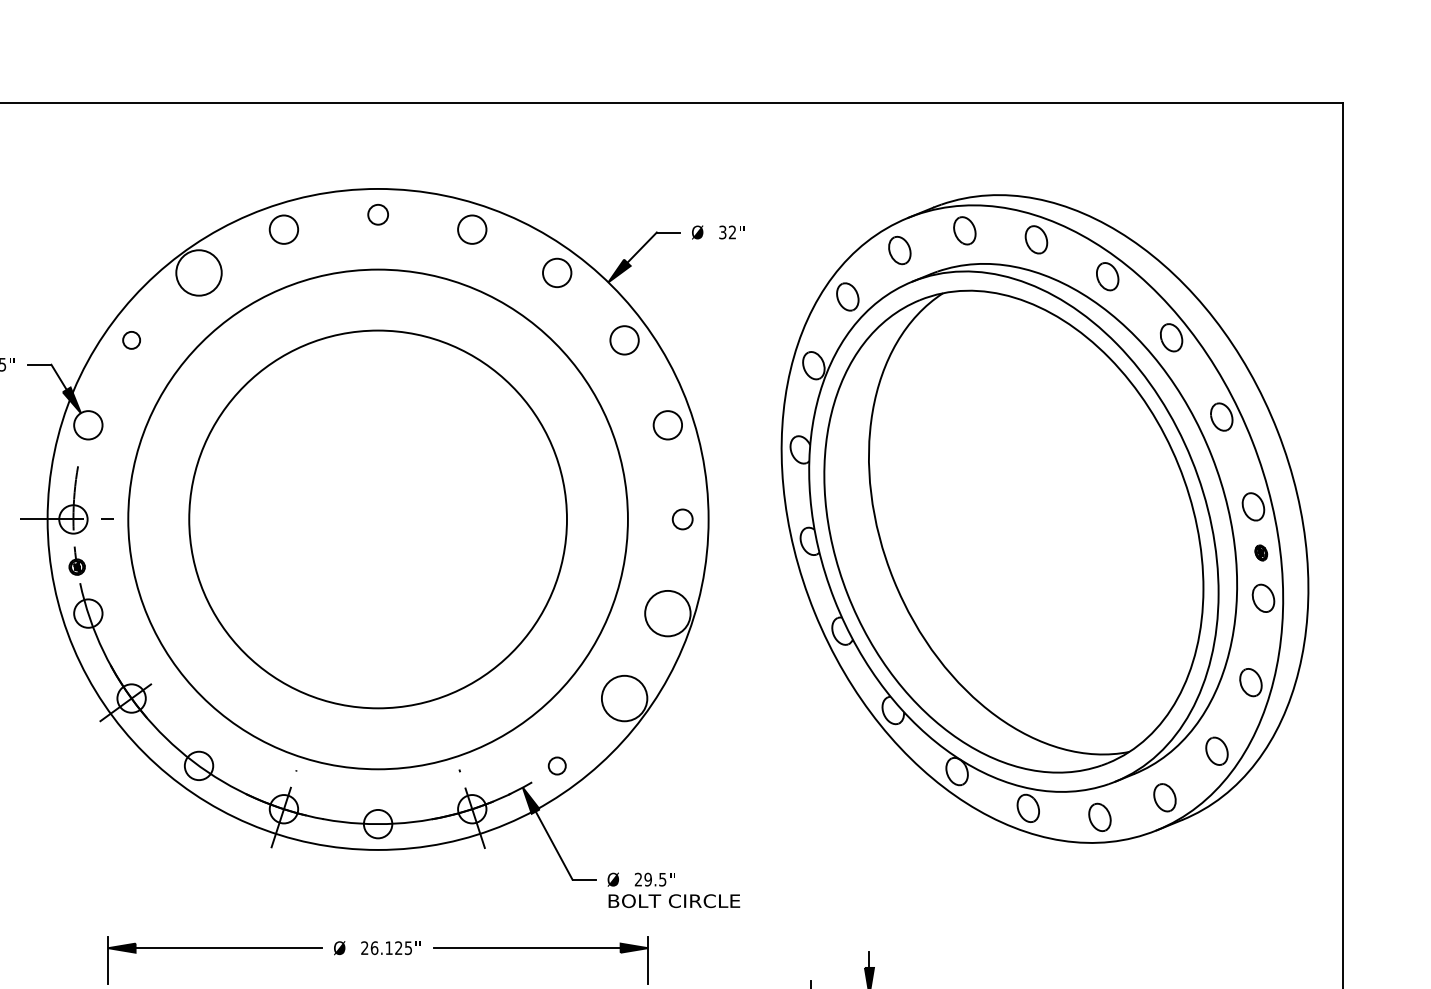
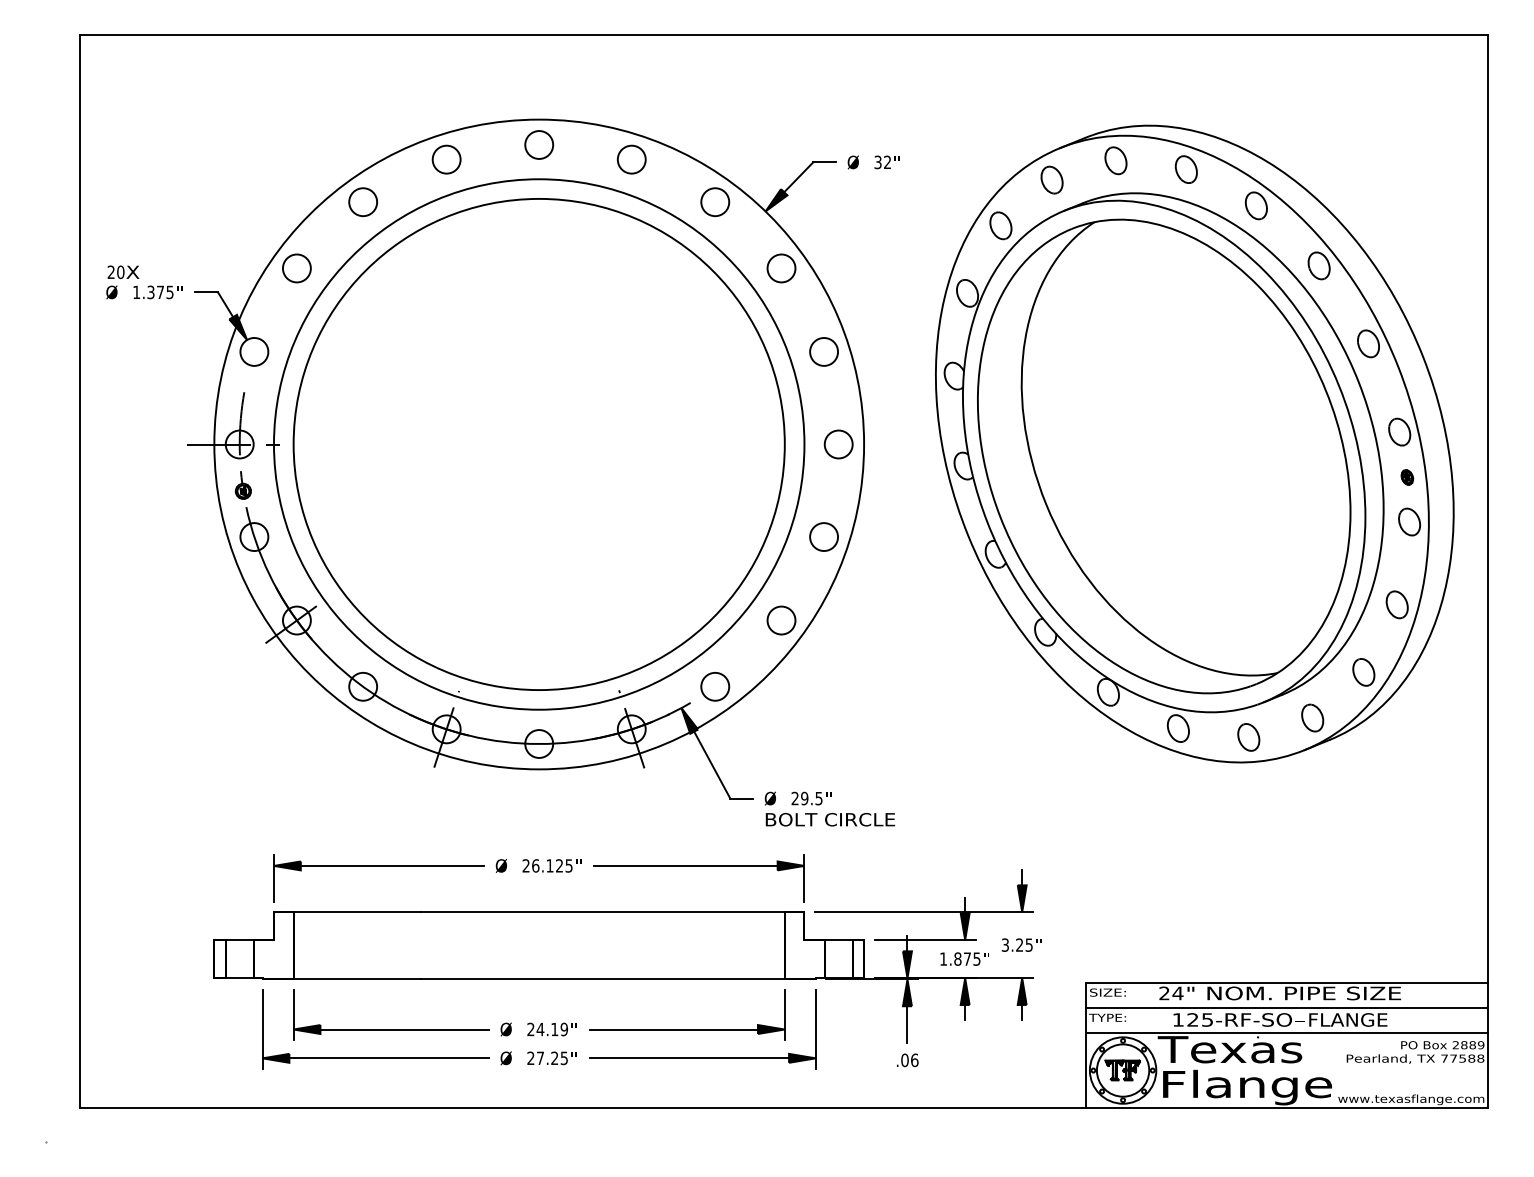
circle: (378, 214) -> (539, 144), size x1.43
circle: (199, 273) -> (363, 202), size x0.62
circle: (131, 340) -> (296, 268), size x1.67
circle: (377, 519) -> (538, 444), size x1.43
circle: (682, 519) -> (838, 444), size x1.43
circle: (668, 614) -> (824, 537), size x0.62
circle: (624, 698) -> (781, 620), size x0.62
circle: (557, 765) -> (715, 686), size x1.67

